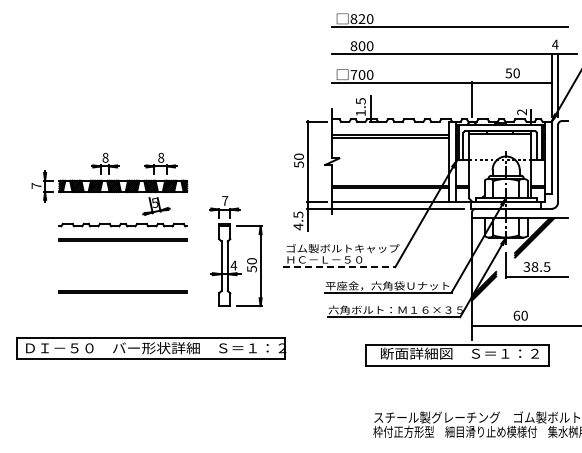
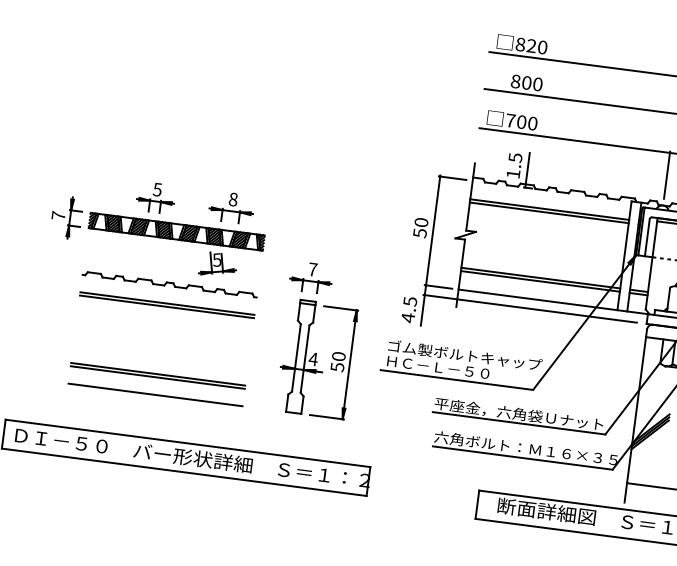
text: (105, 157) -> (157, 189), 8 -> 5
line: (339, 267) -> (456, 380), dashed -> solid
line: (123, 306) -> (155, 395), added

